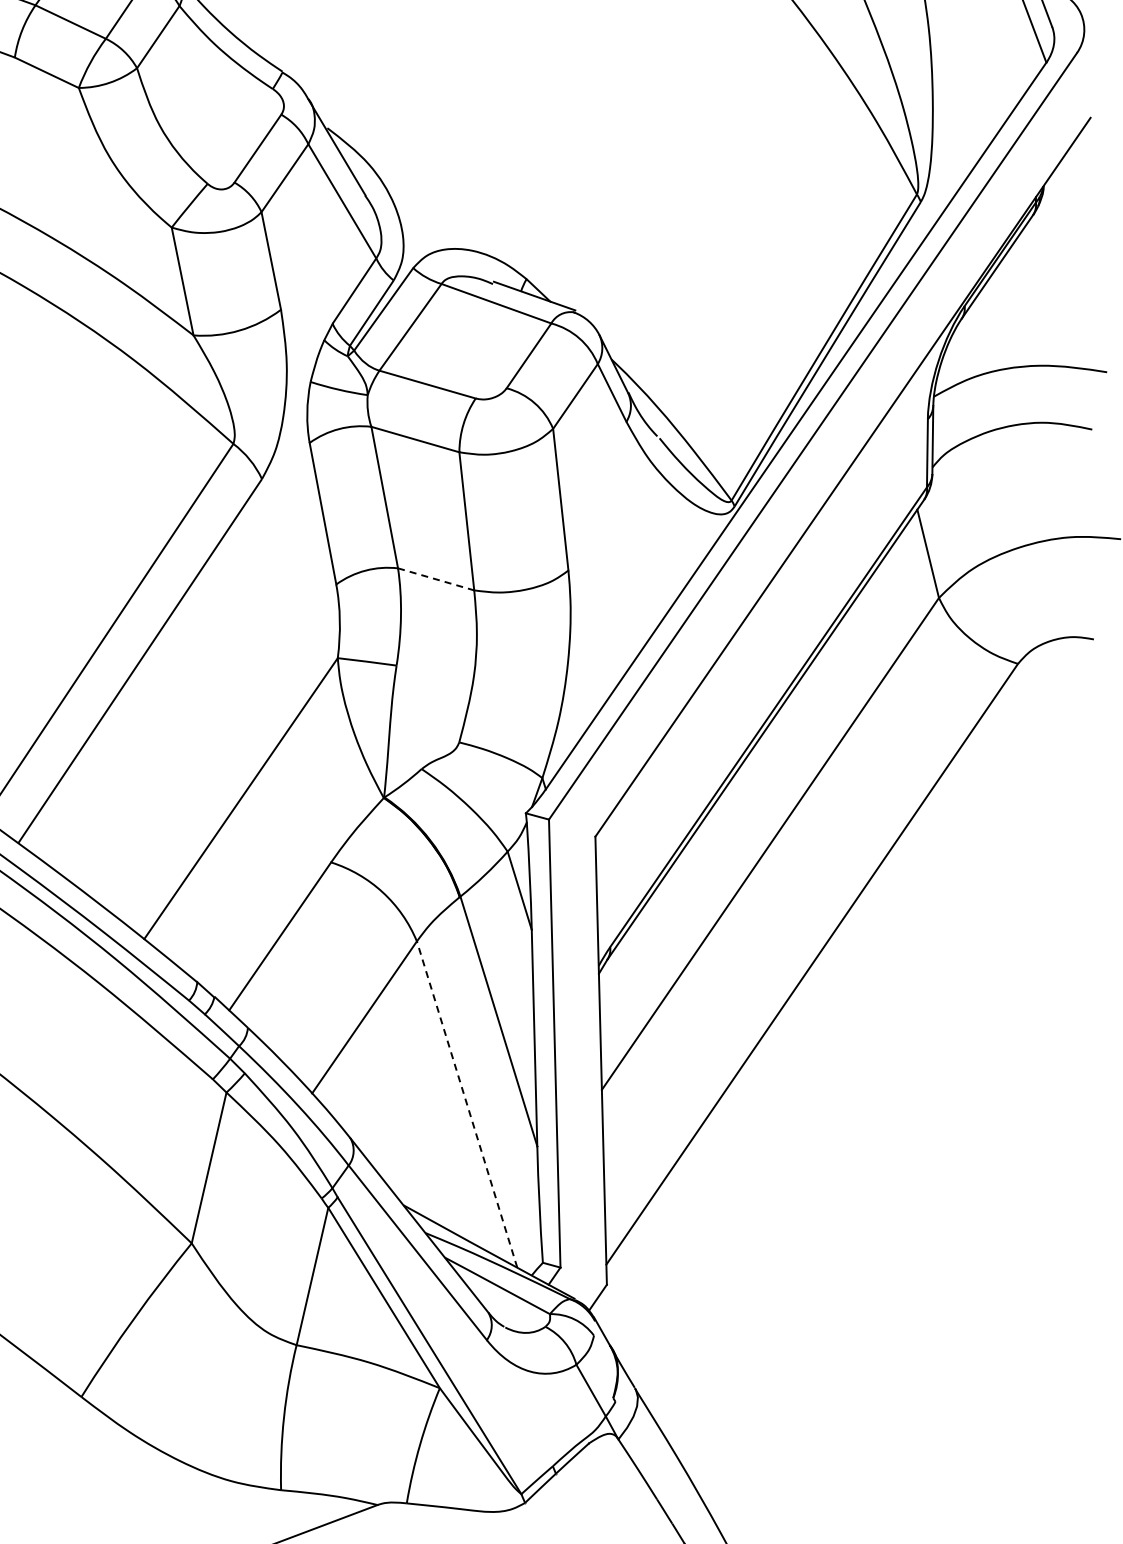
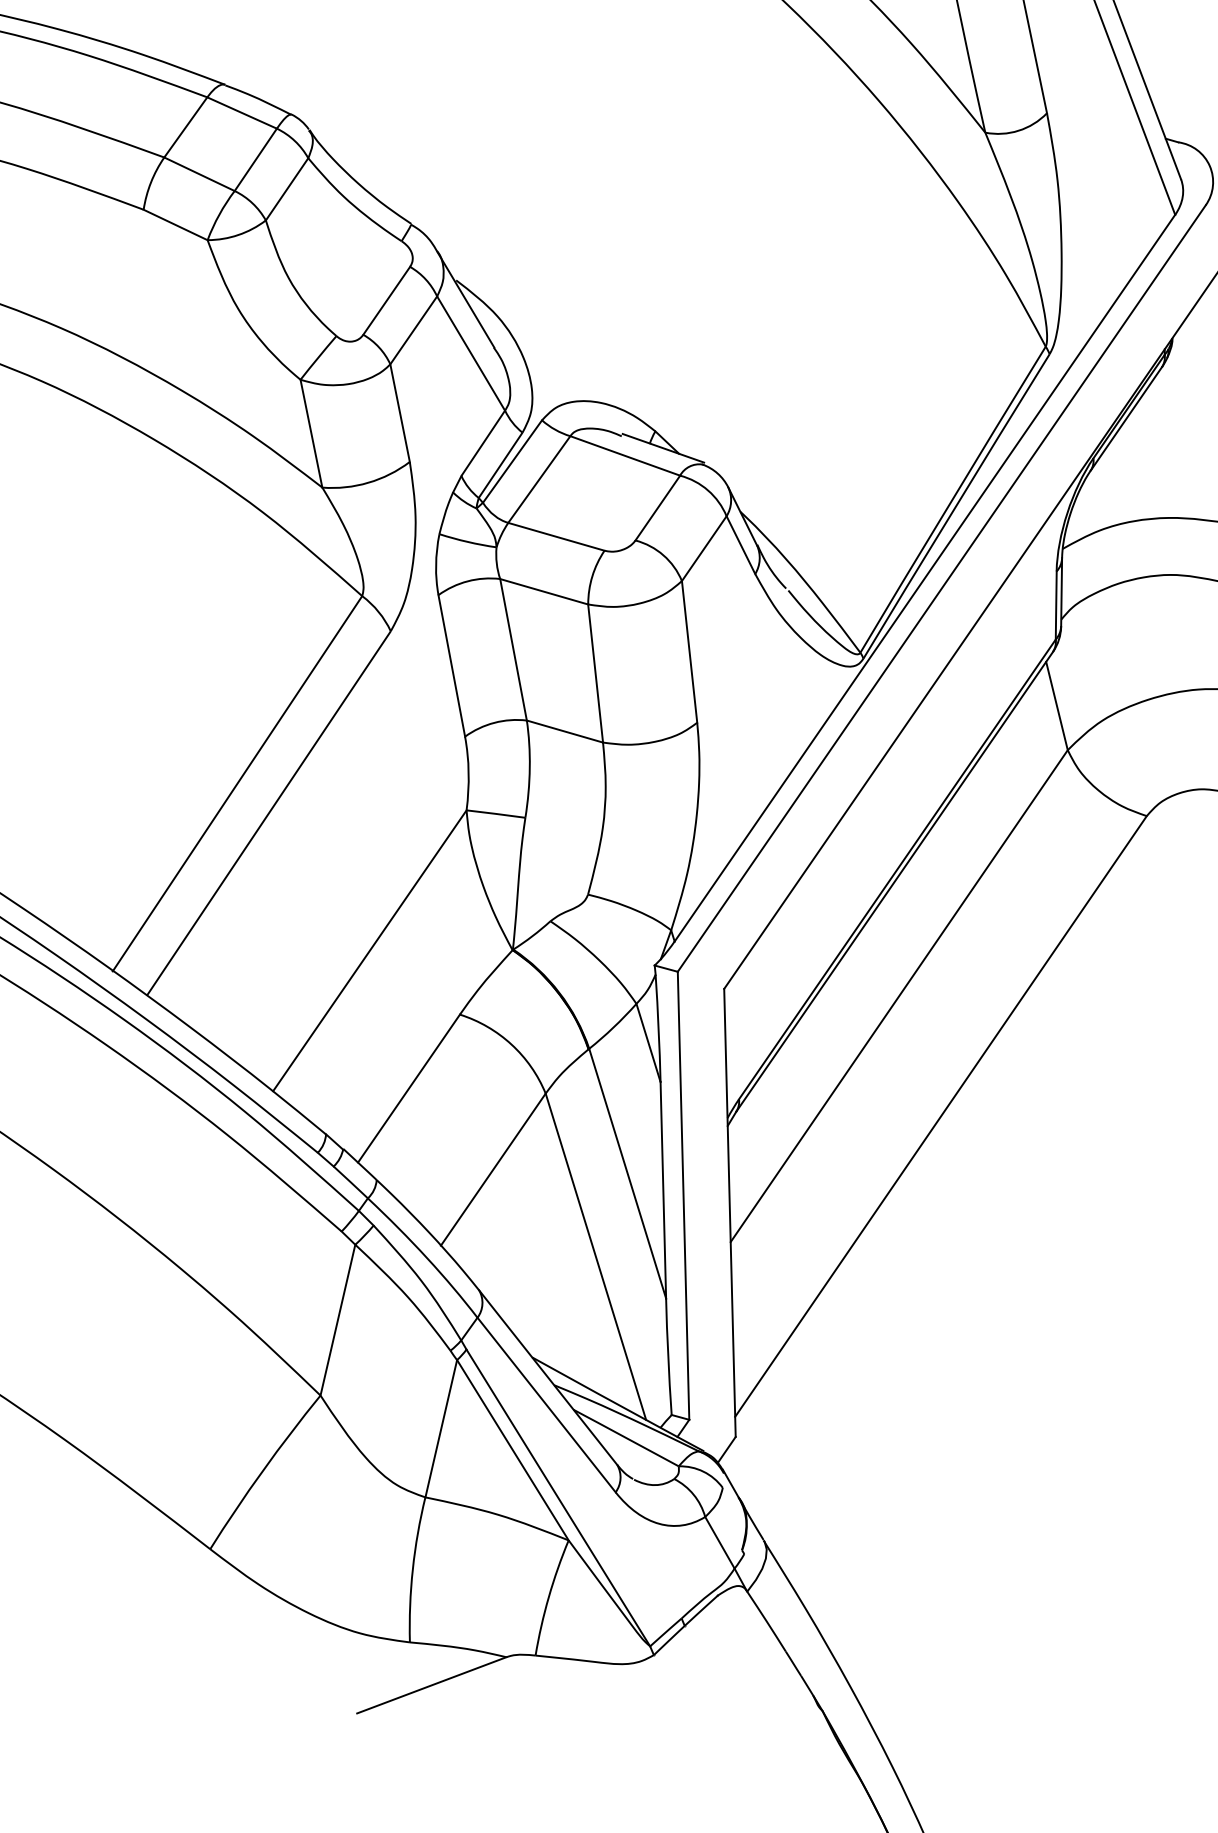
line: (435, 579) -> (564, 731), dashed -> solid
line: (466, 1104) -> (595, 1256), dashed -> solid

